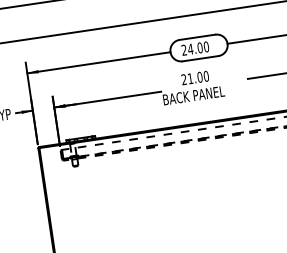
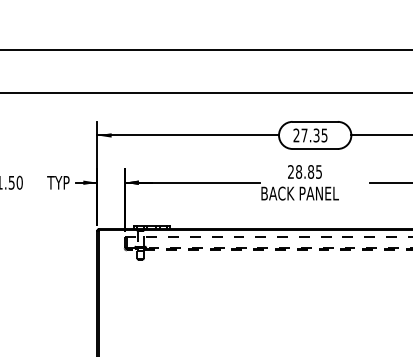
text: (198, 48) -> (314, 135), 24.00 -> 27.35
text: (198, 77) -> (309, 171), 21.00 -> 28.85

